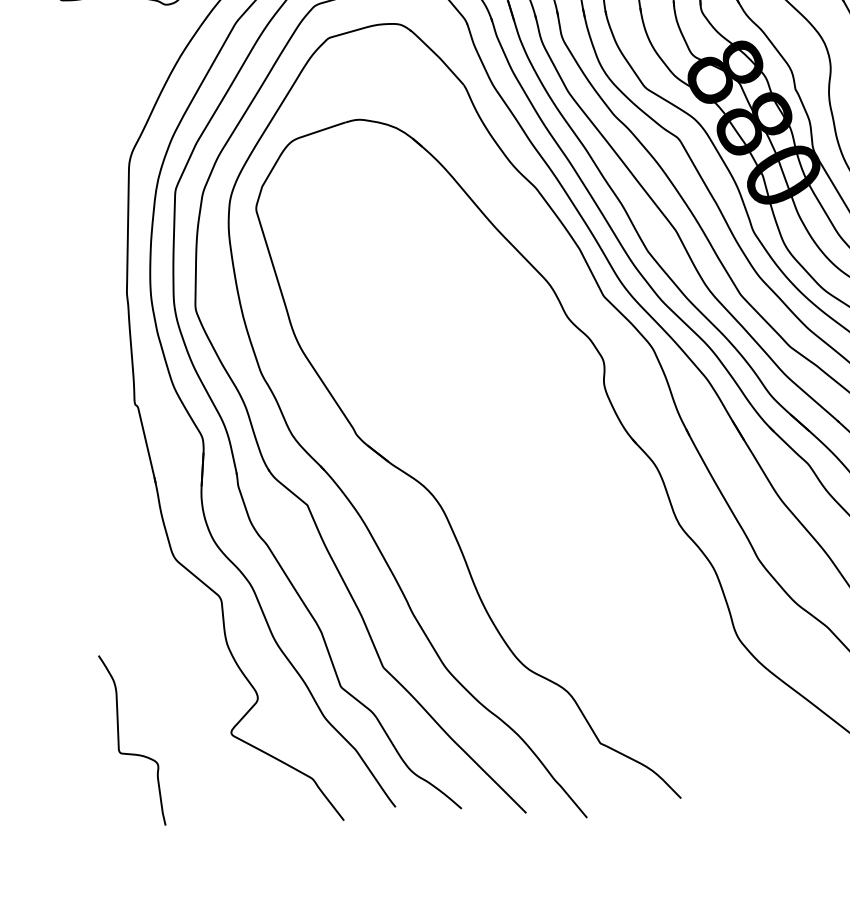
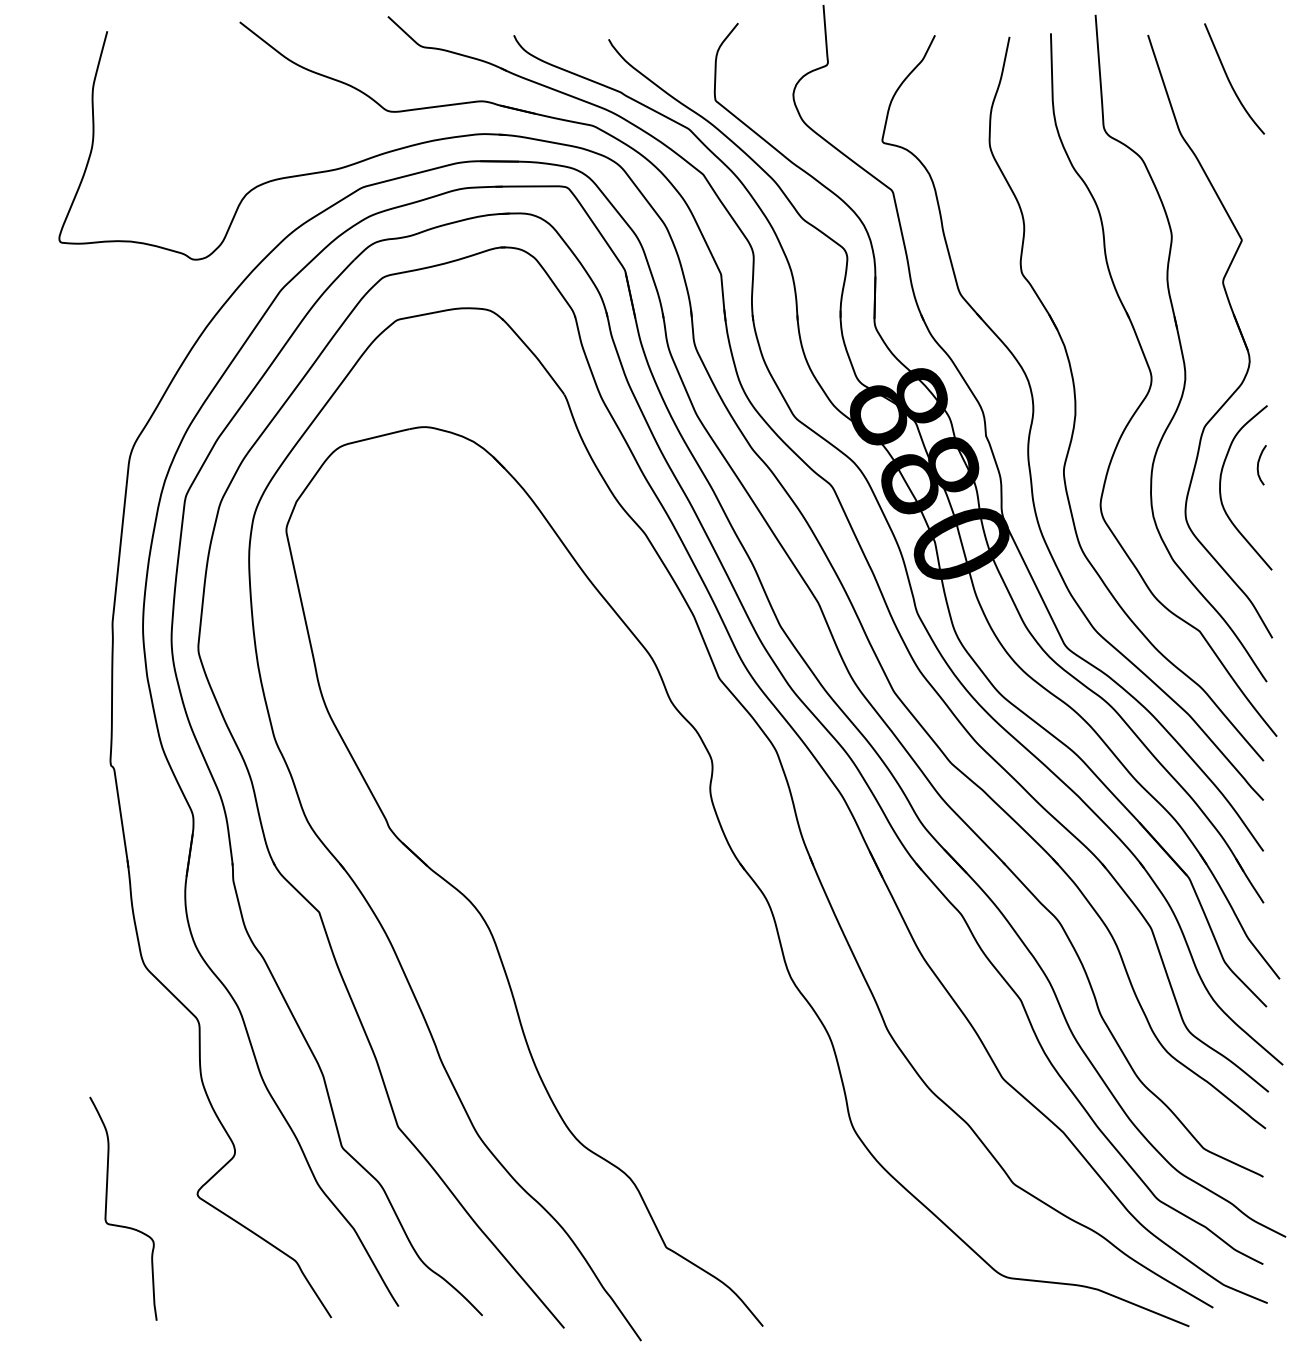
curve: (118, 741) -> (106, 1208), moved

